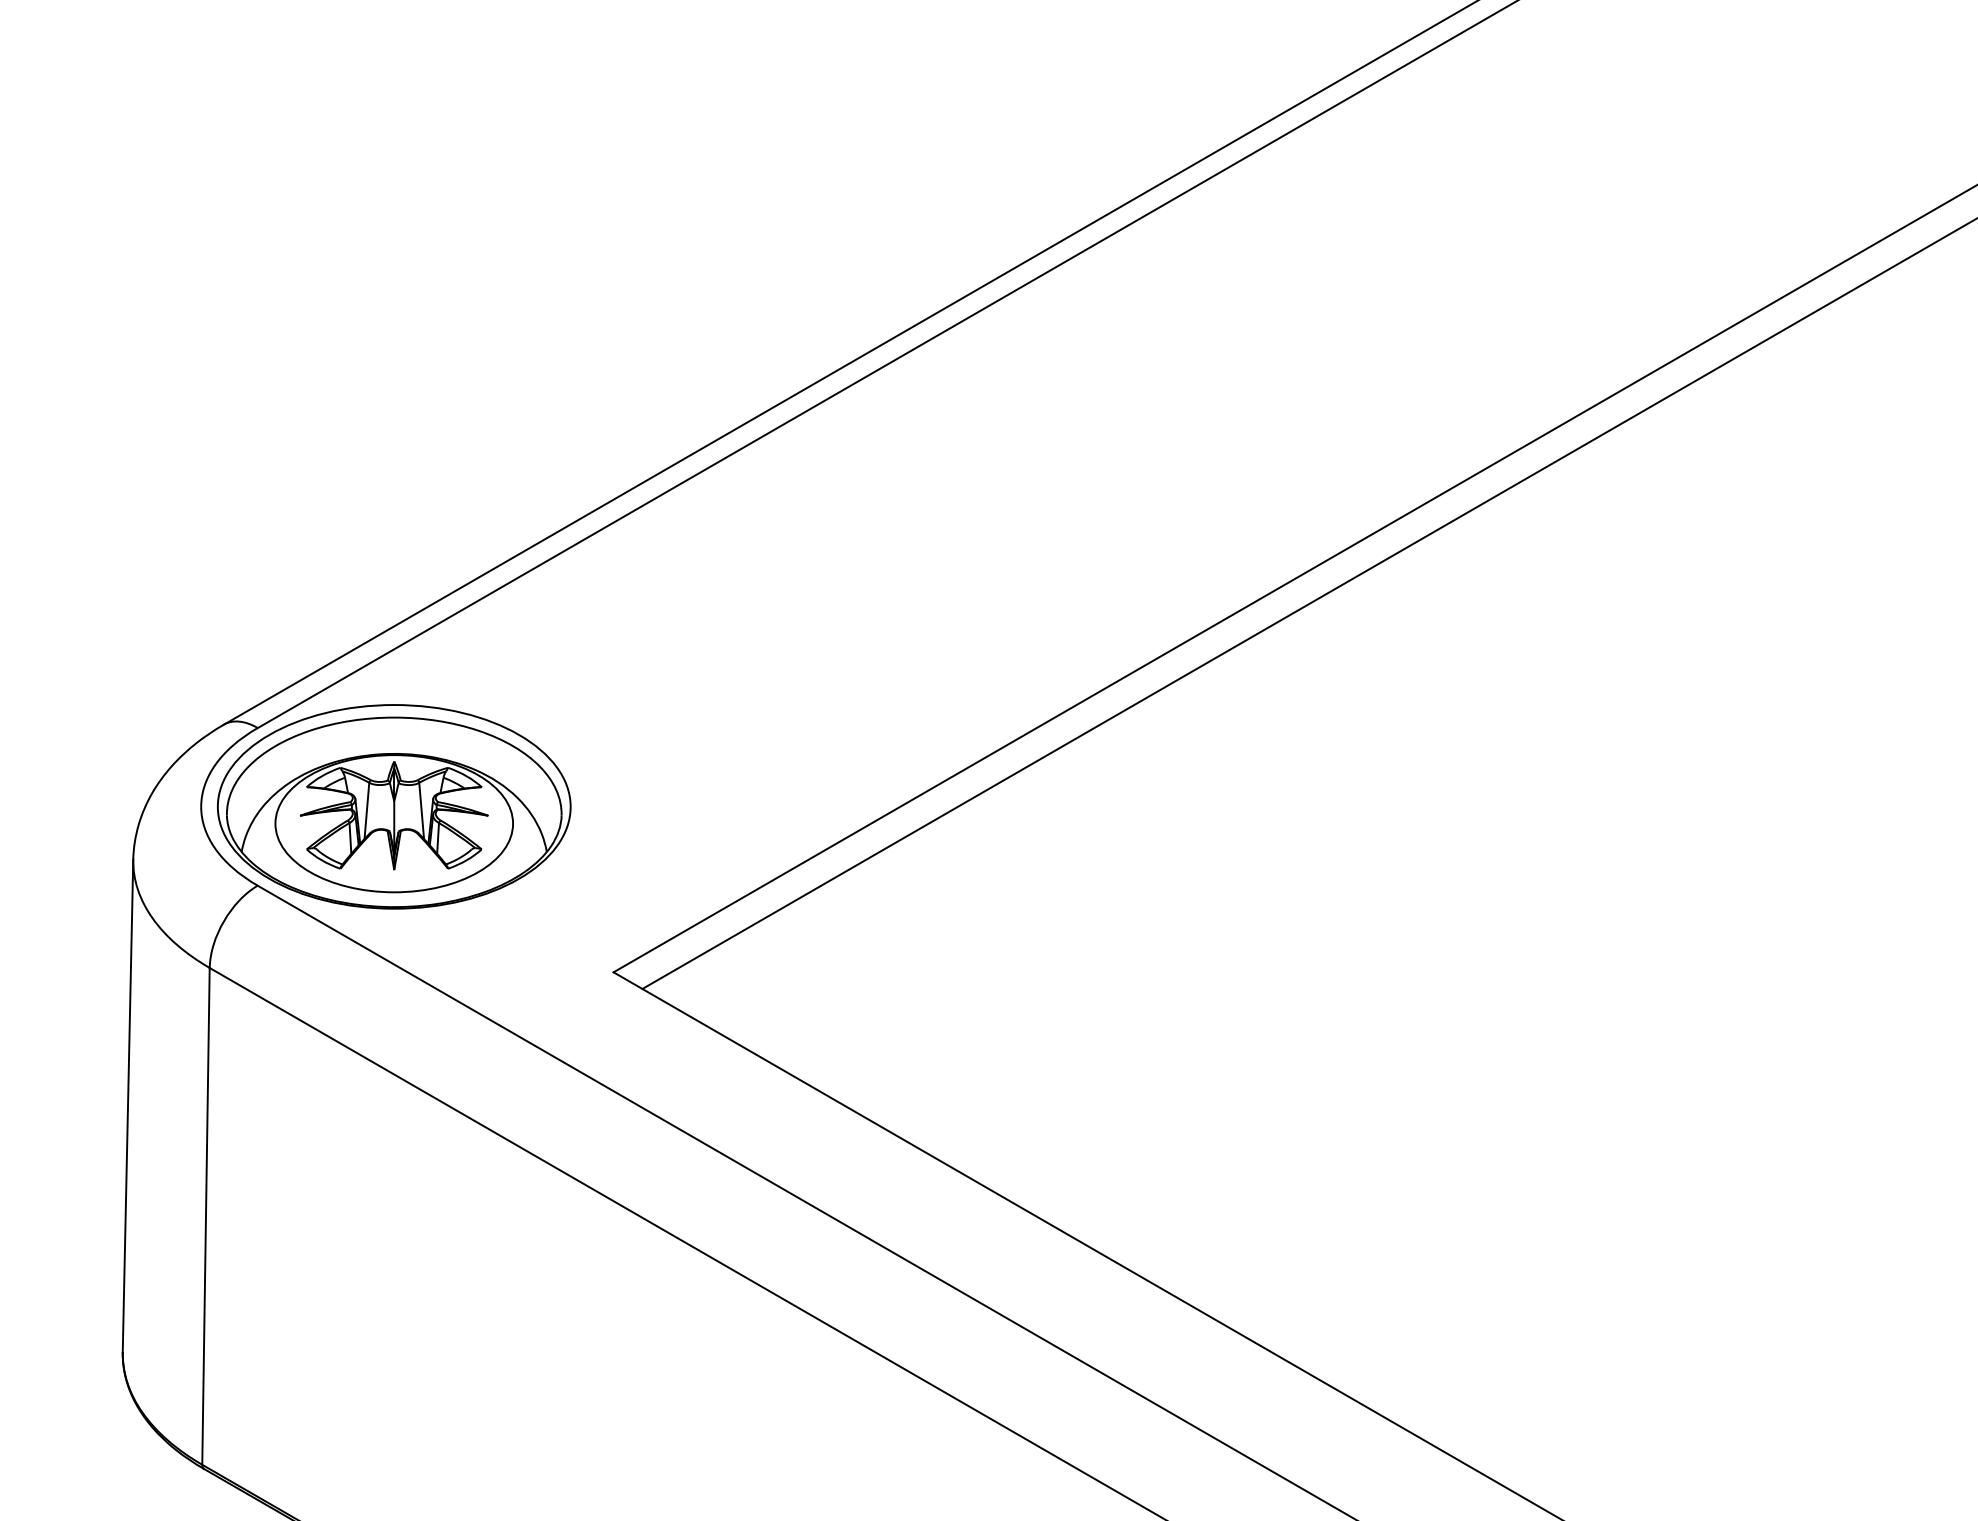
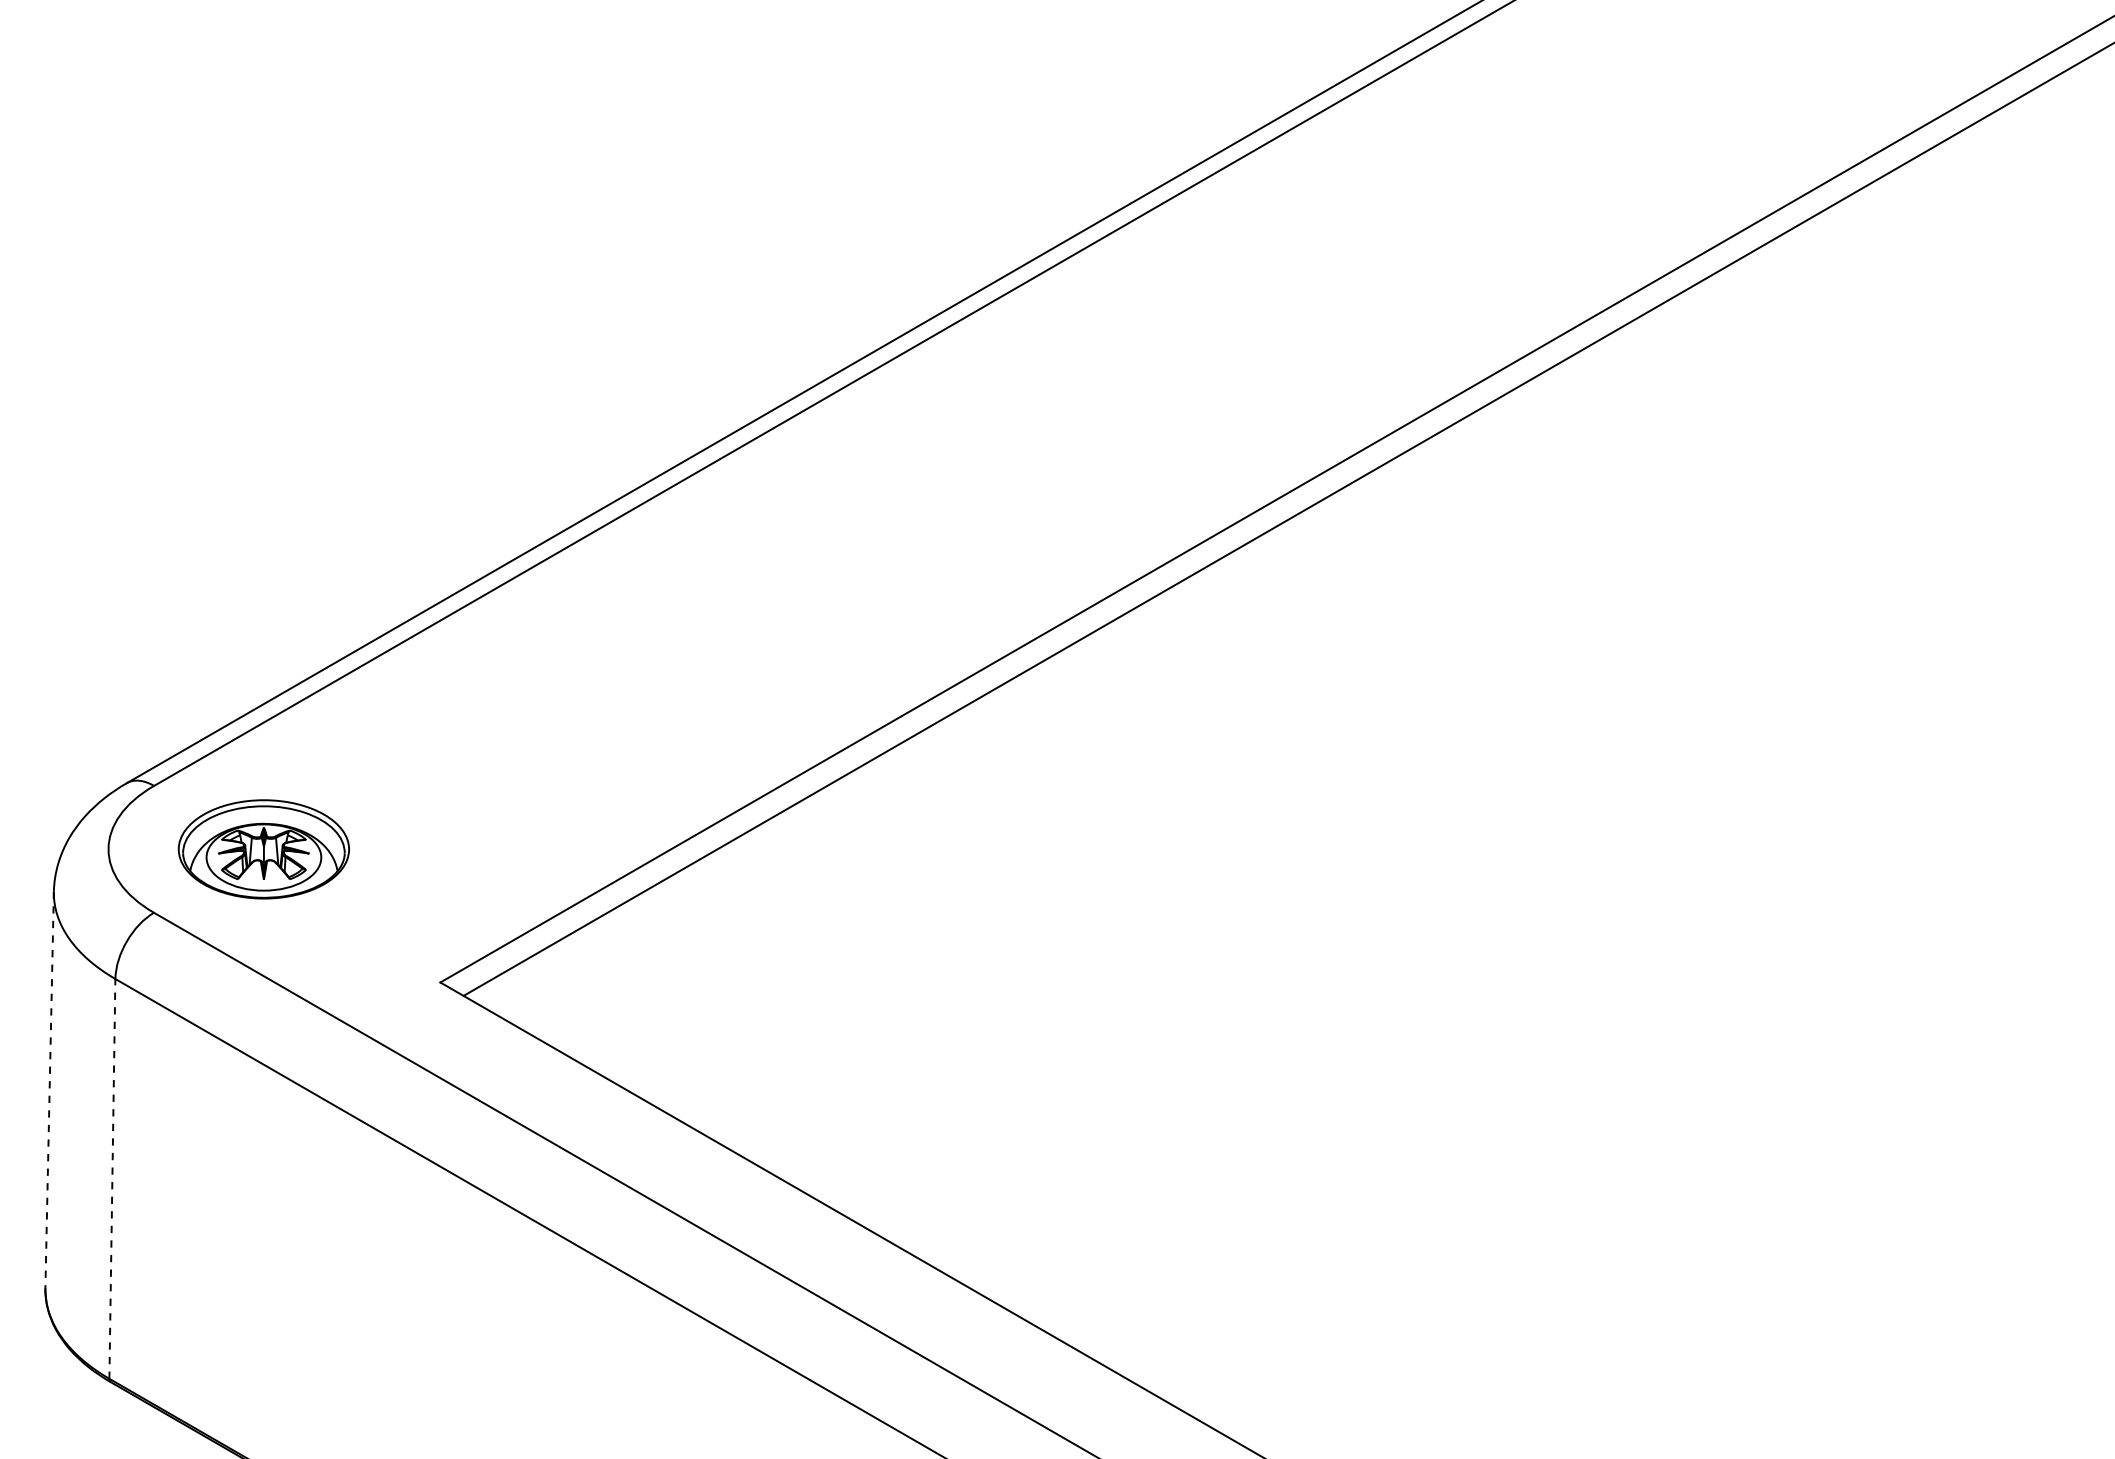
part: (393, 807) -> (263, 849), size x0.6
line: (127, 1106) -> (49, 1090), solid -> dashed
line: (206, 1215) -> (112, 1178), solid -> dashed

